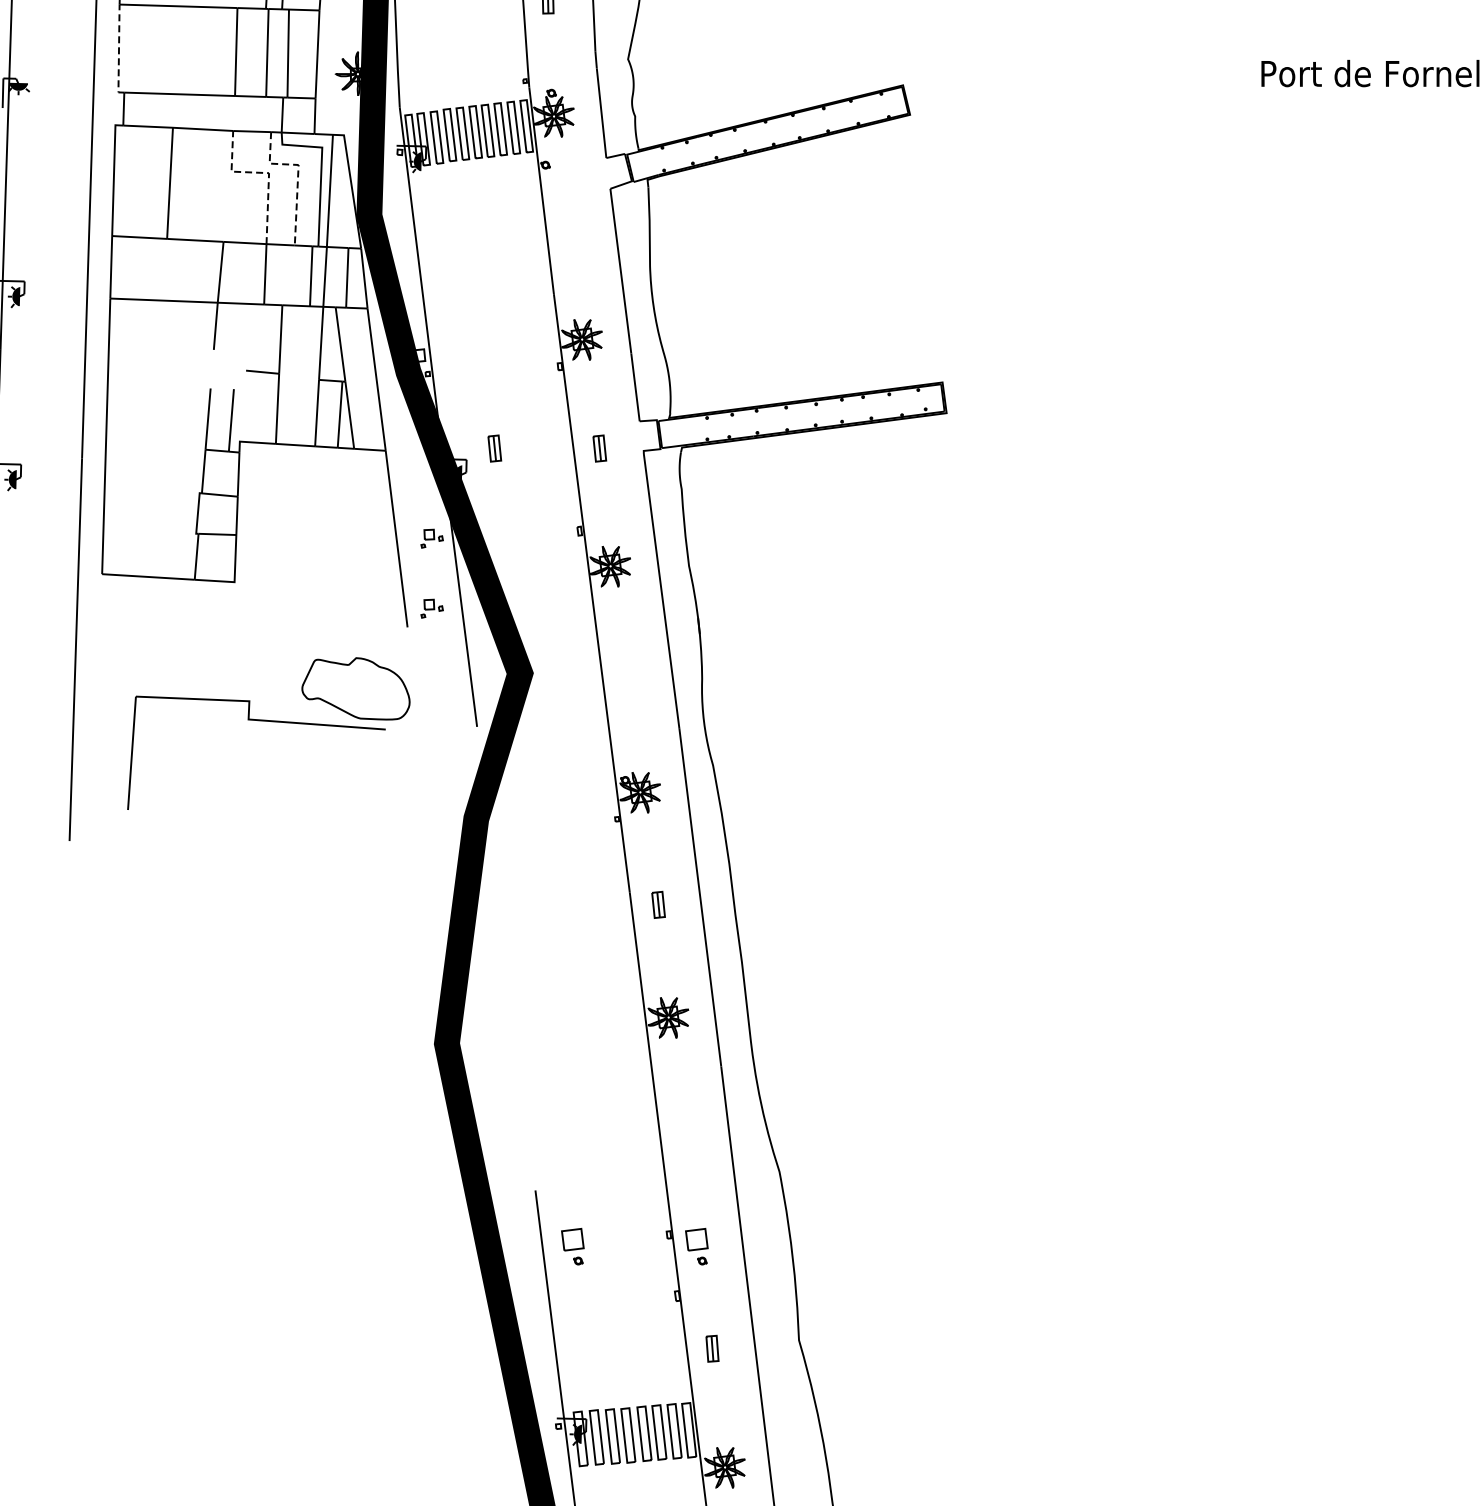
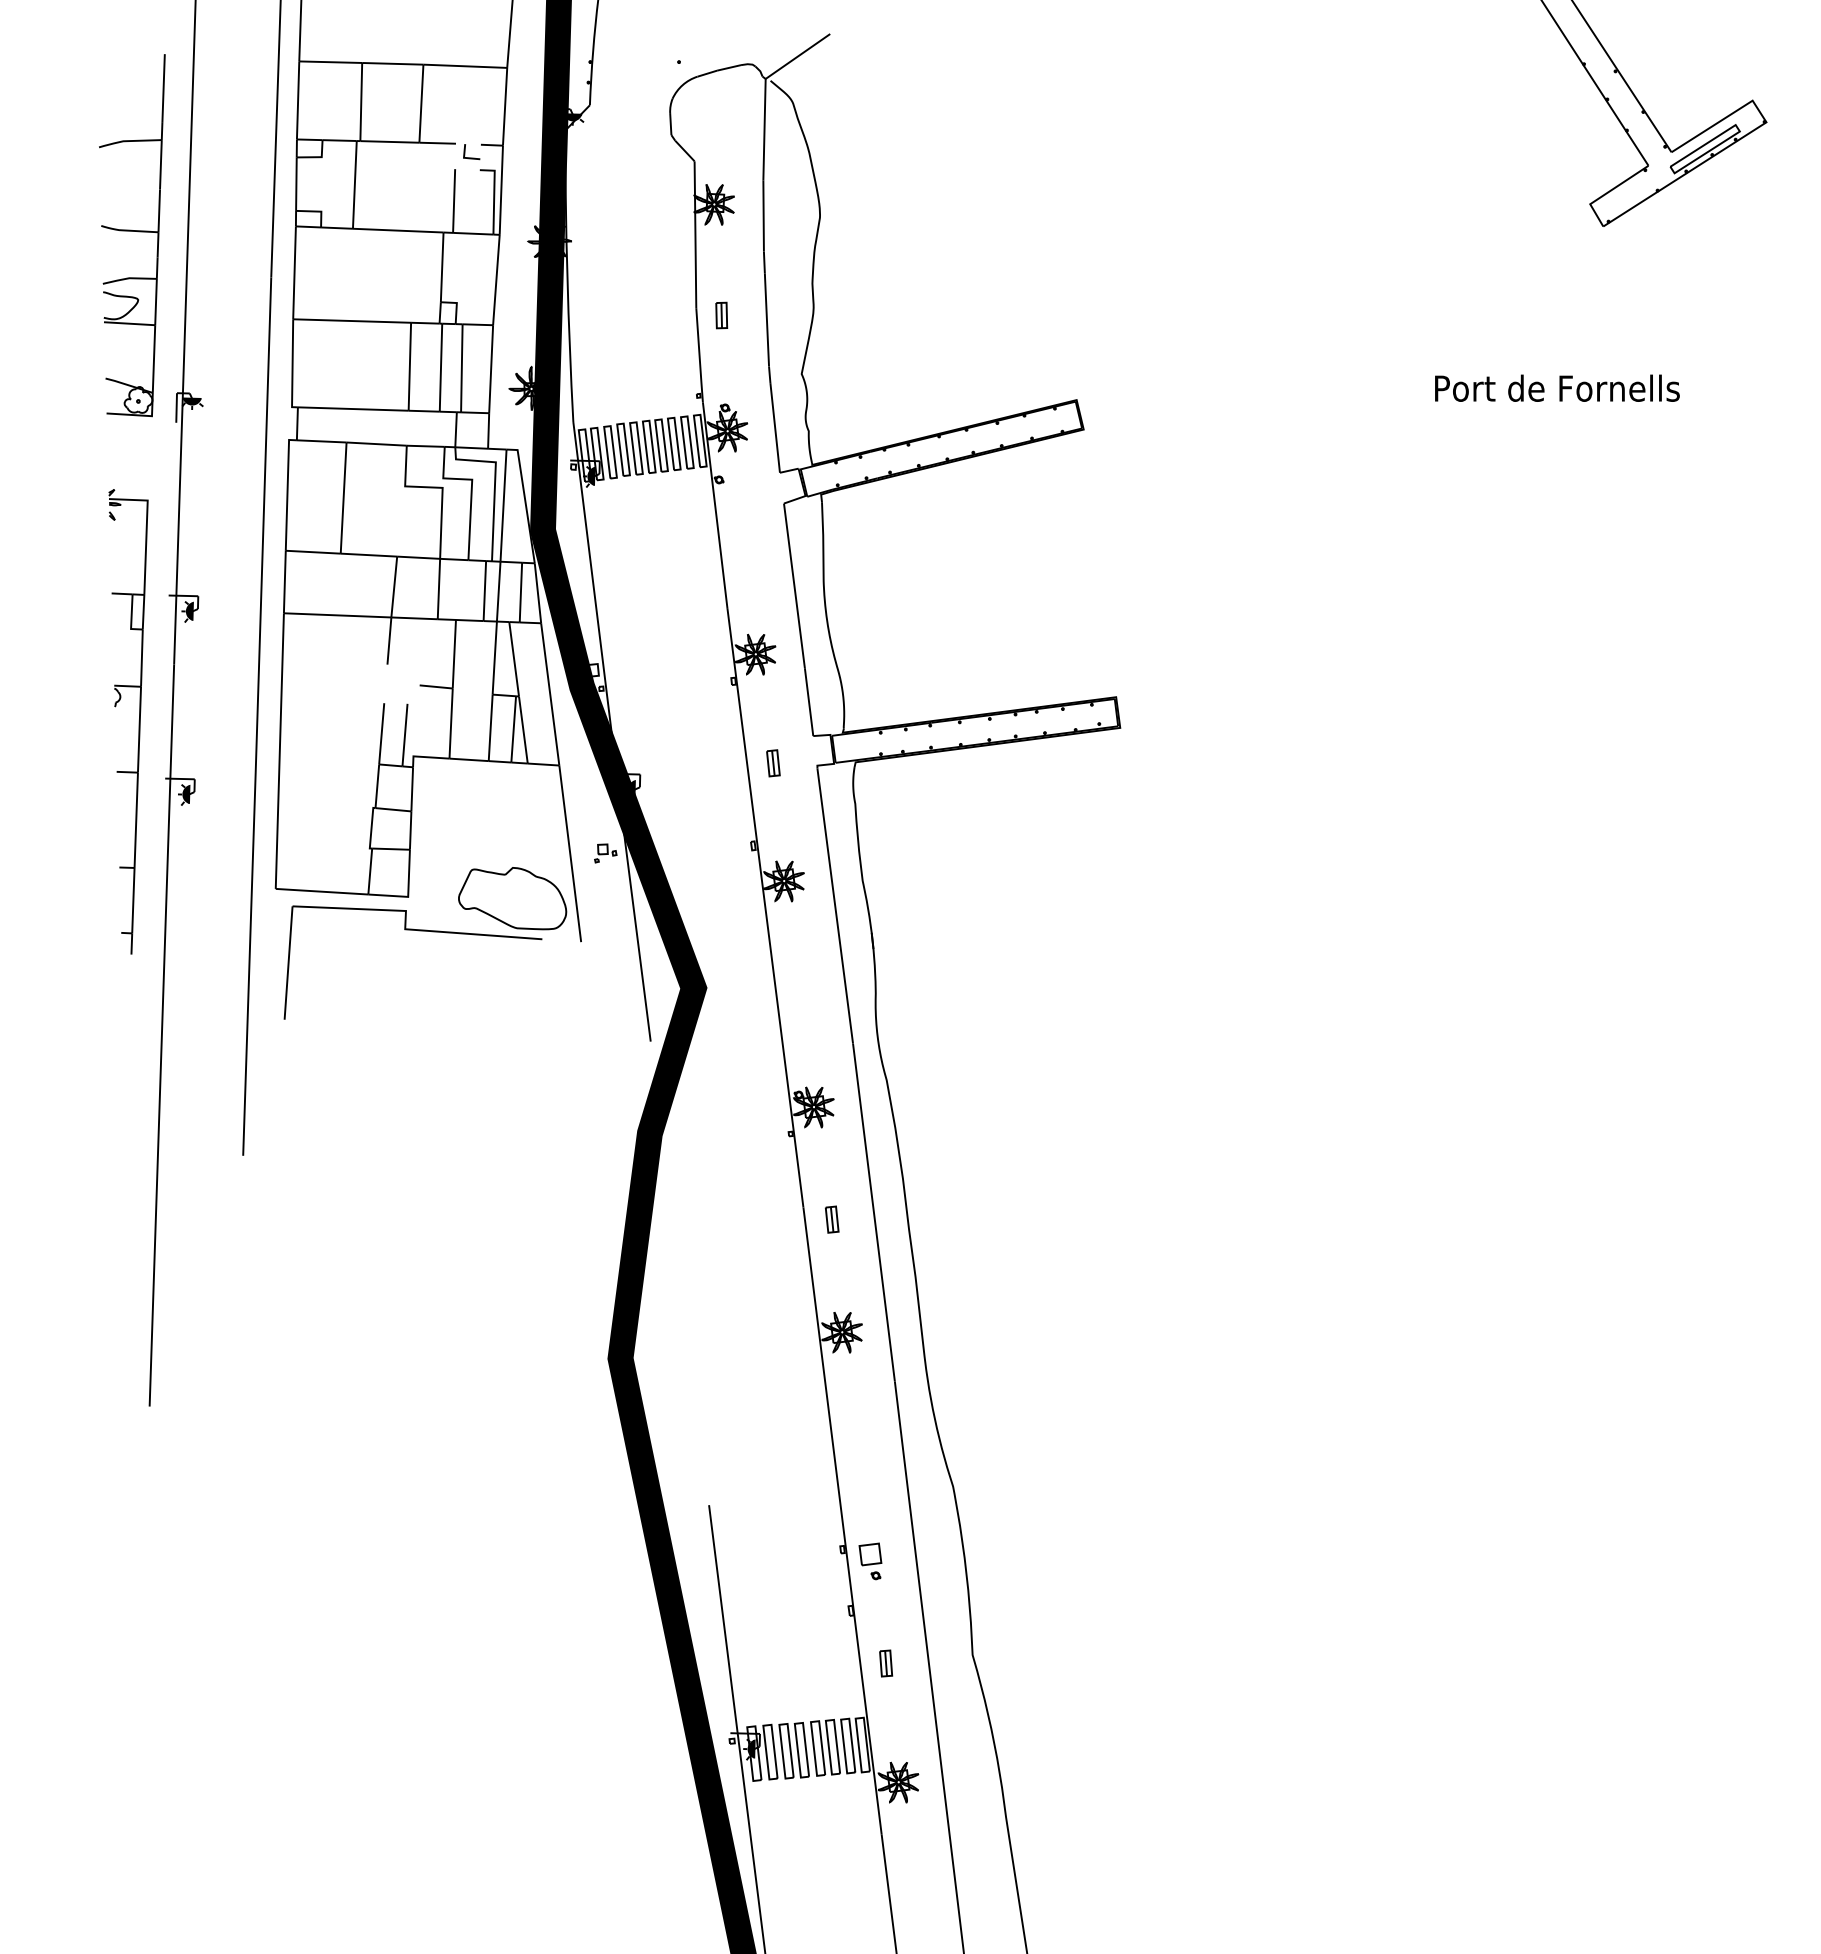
line: (118, 51) -> (292, 366), dashed -> solid
line: (264, 172) -> (438, 487), dashed -> solid
line: (297, 173) -> (471, 488), dashed -> solid
part: (494, 448) -> (668, 763), removed
part: (431, 608) -> (605, 923), removed
part: (268, 721) -> (425, 931), moved
part: (572, 1246) -> (746, 1561), removed

